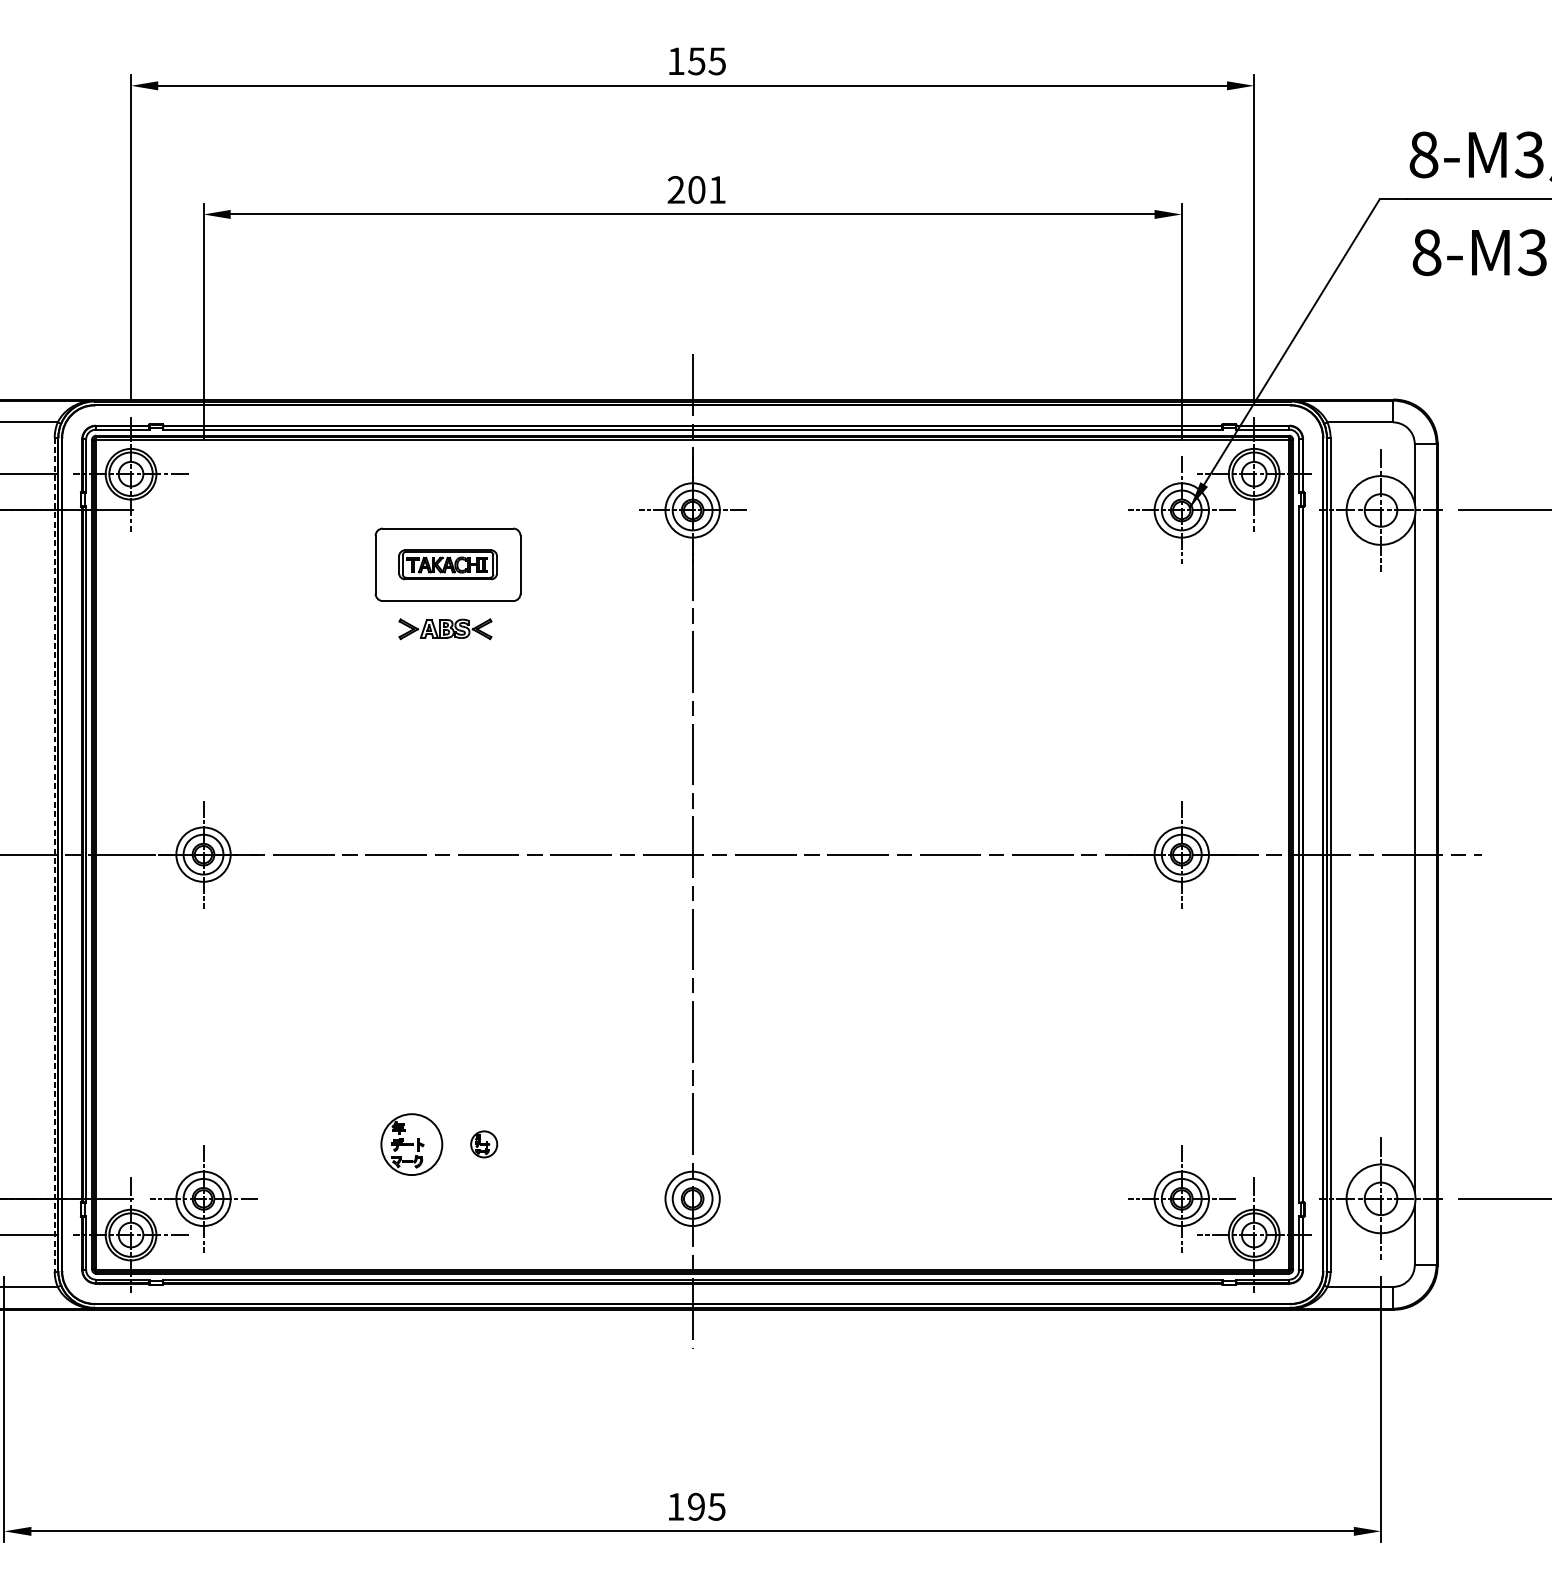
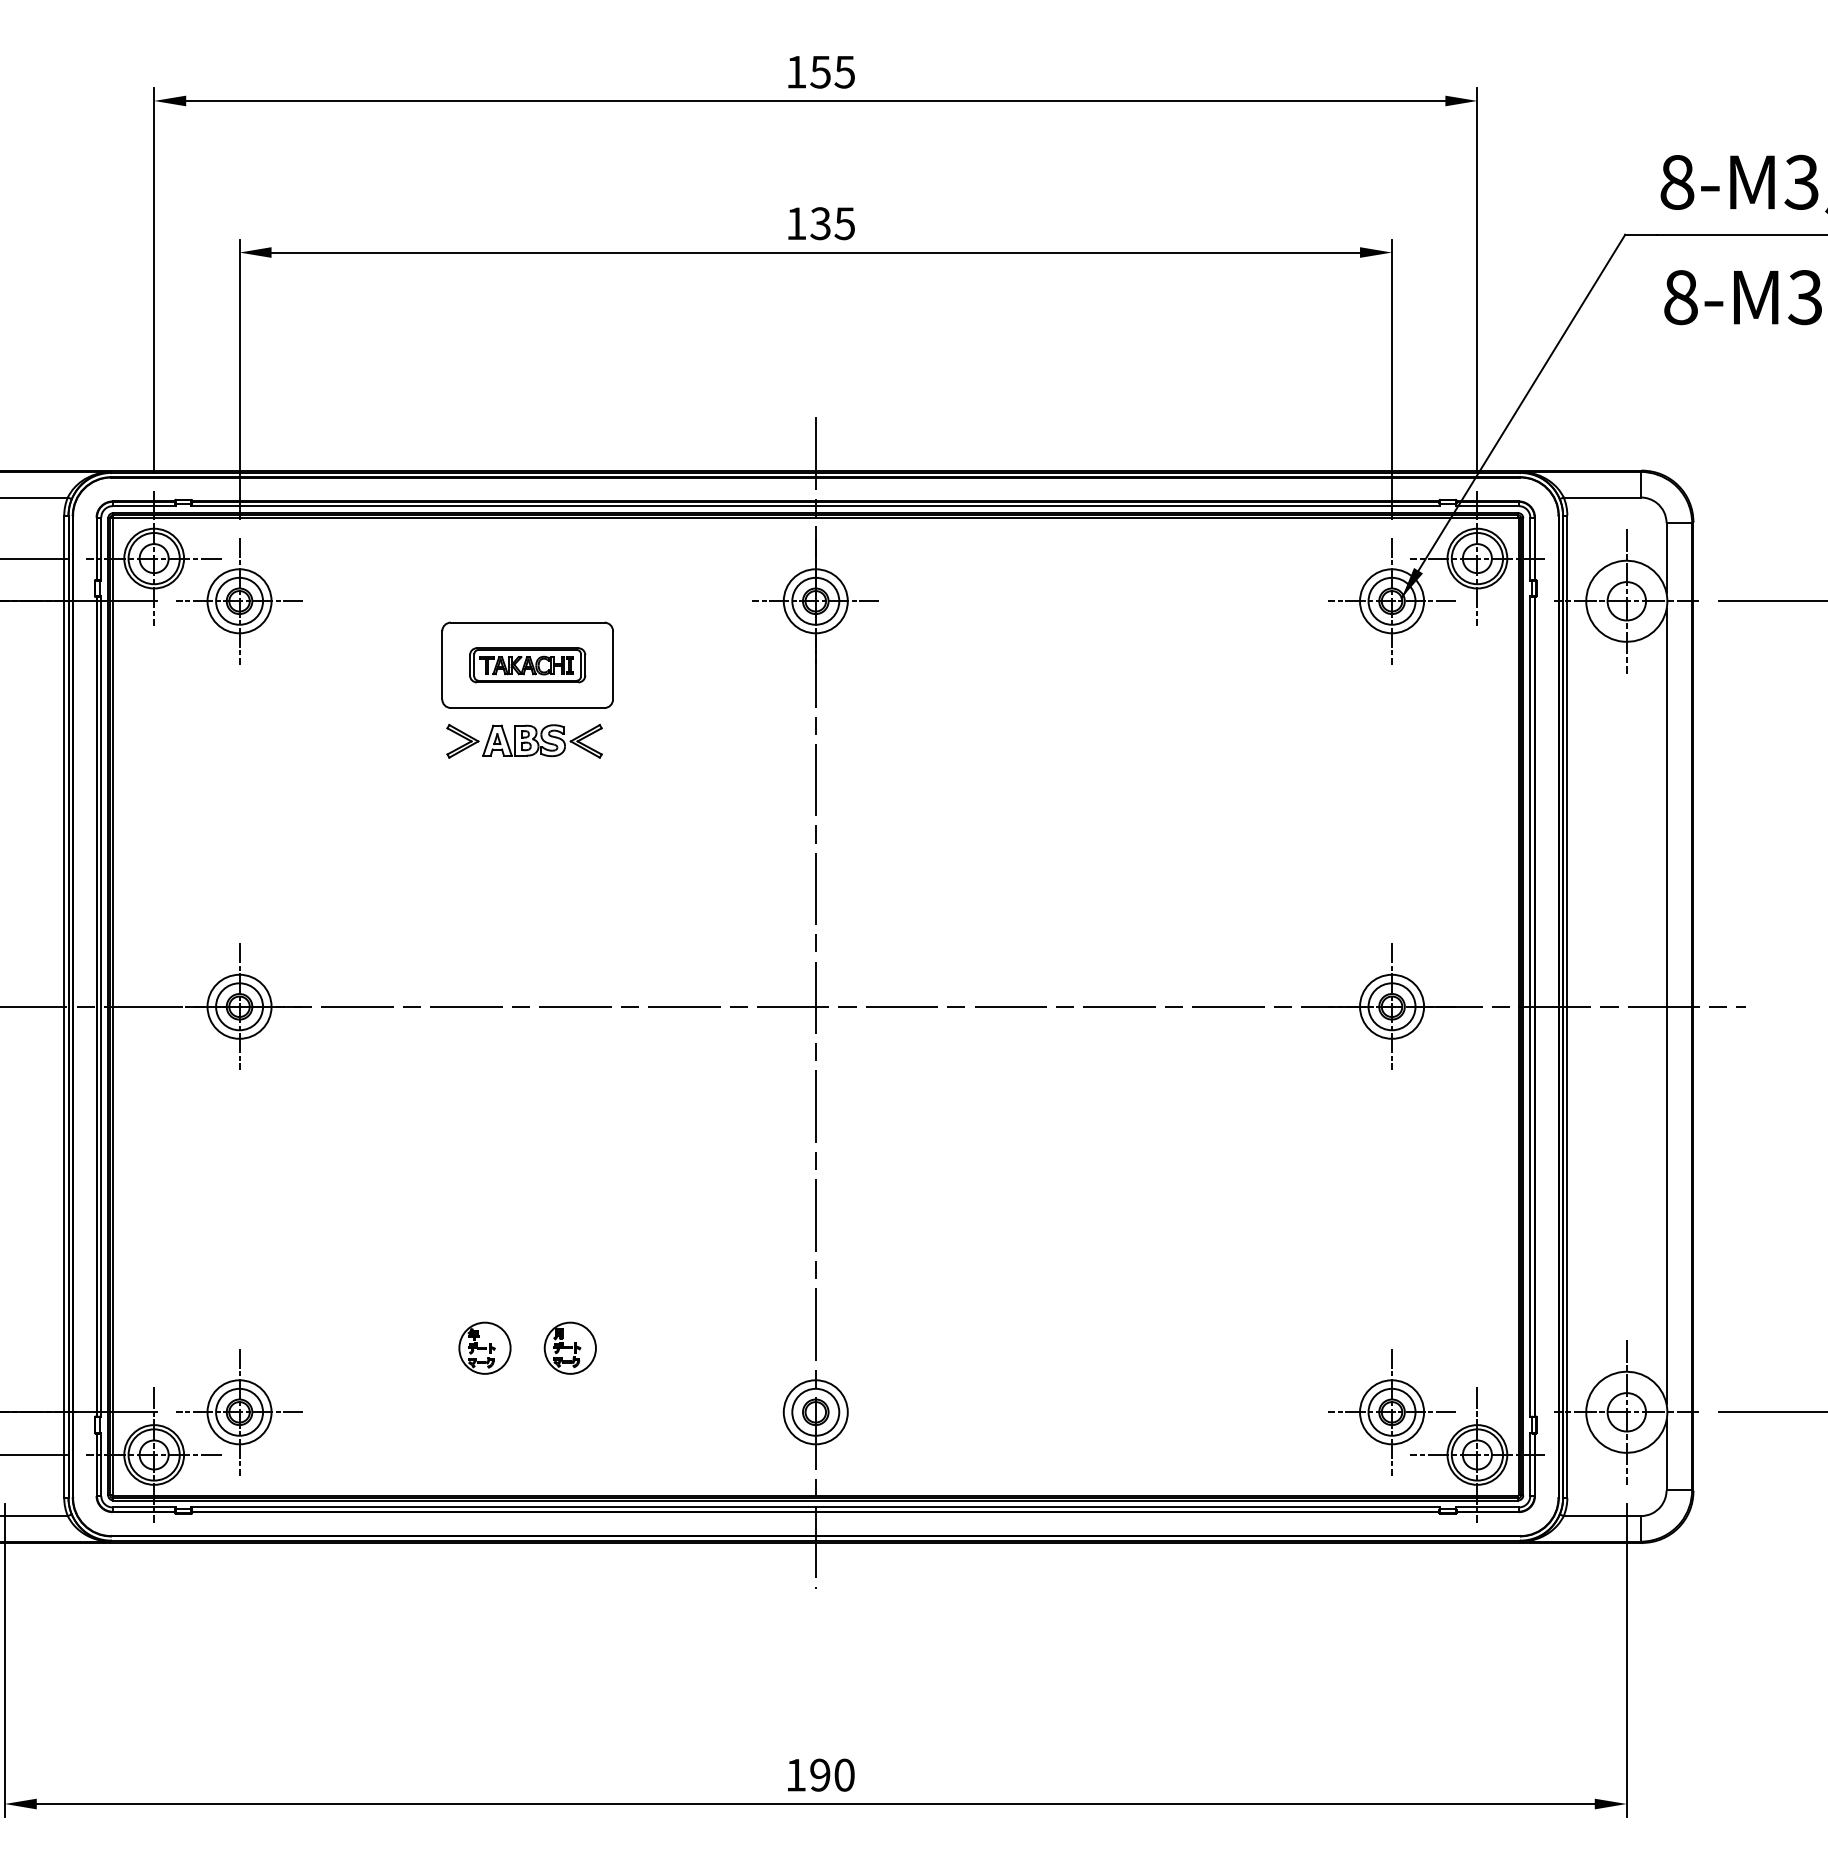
text: (696, 189) -> (820, 223), 201 -> 135
part: (203, 510) -> (239, 601), added
part: (445, 628) -> (524, 740), size x1.43
line: (54, 855) -> (64, 1007), dashed -> solid
part: (411, 1143) -> (484, 1347), size x0.71
part: (483, 1143) -> (569, 1347), size x1.67
text: (717, 1506) -> (844, 1774), 195 -> 190

